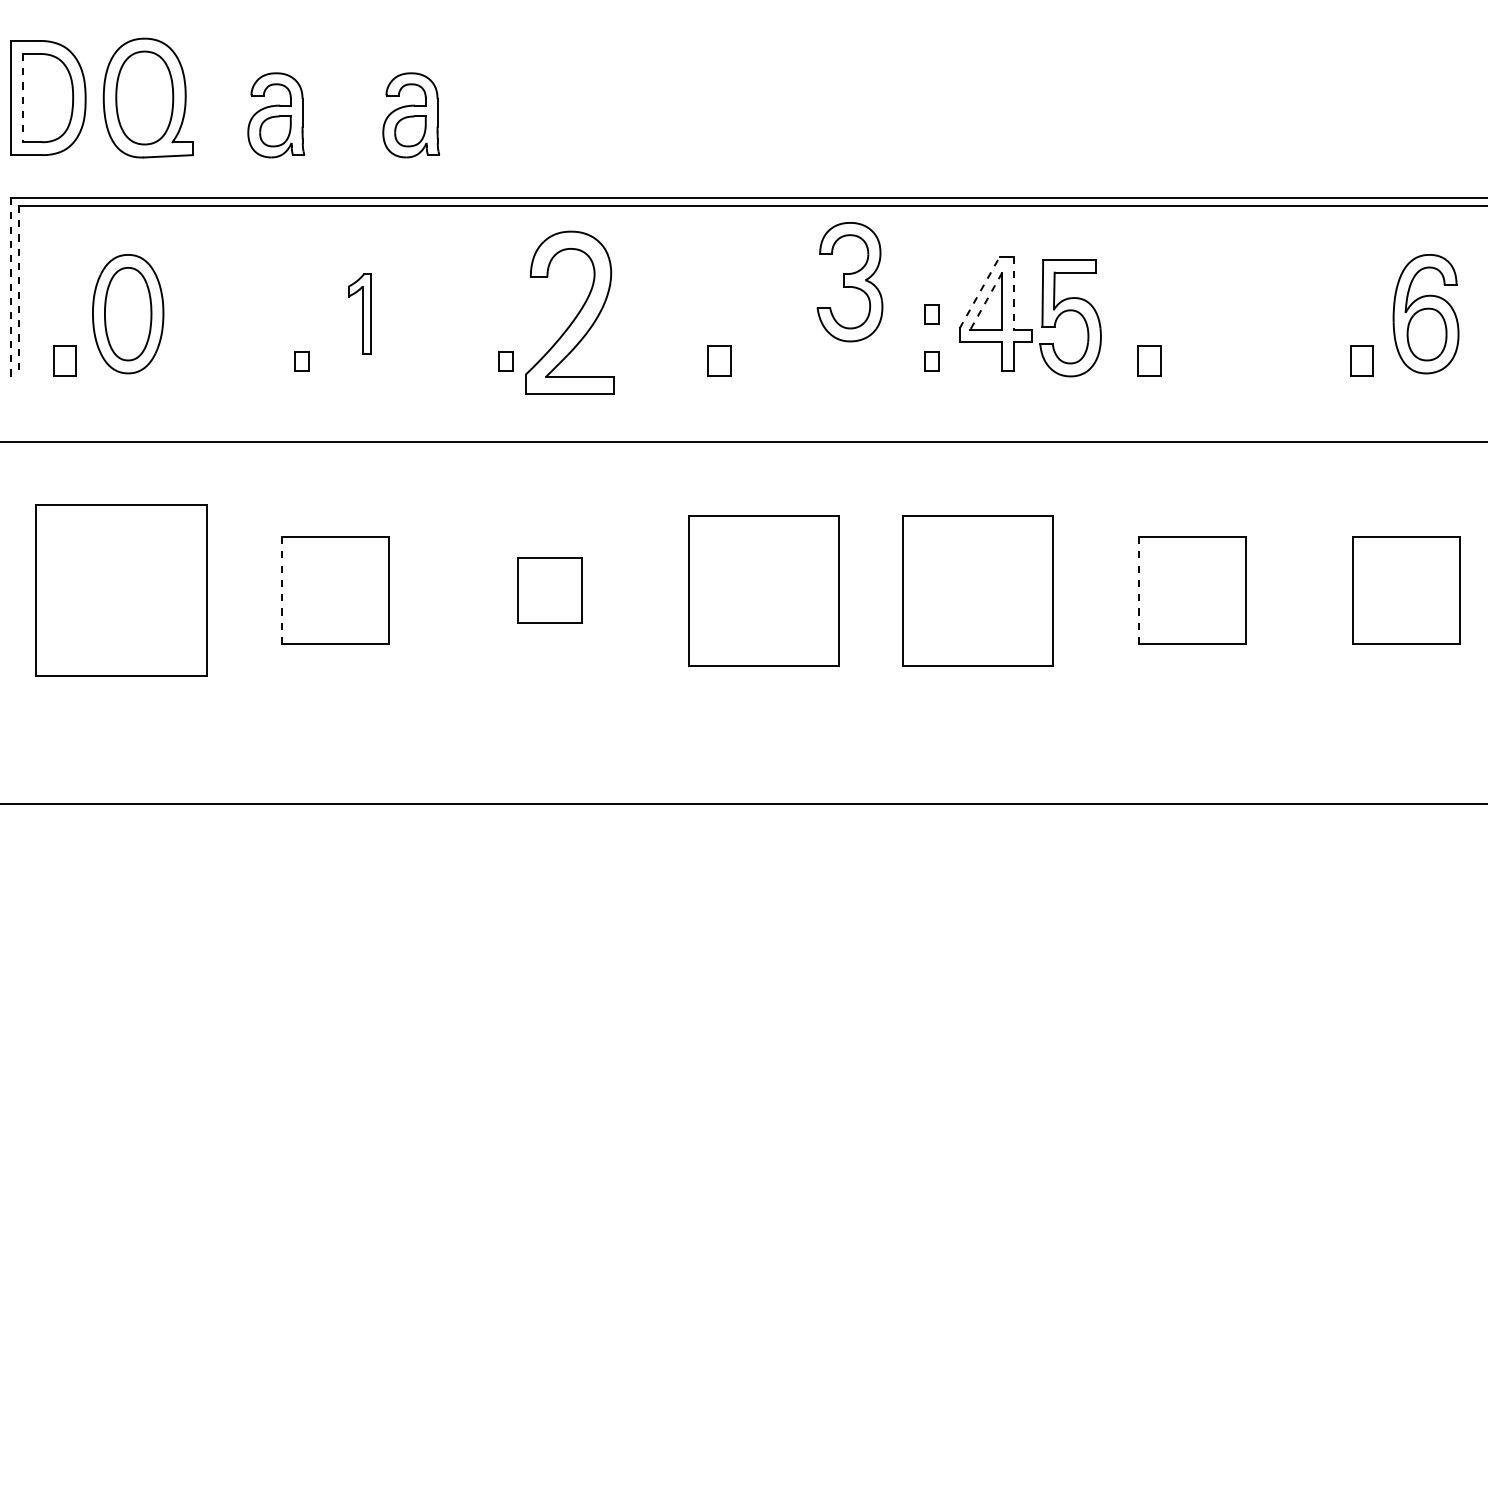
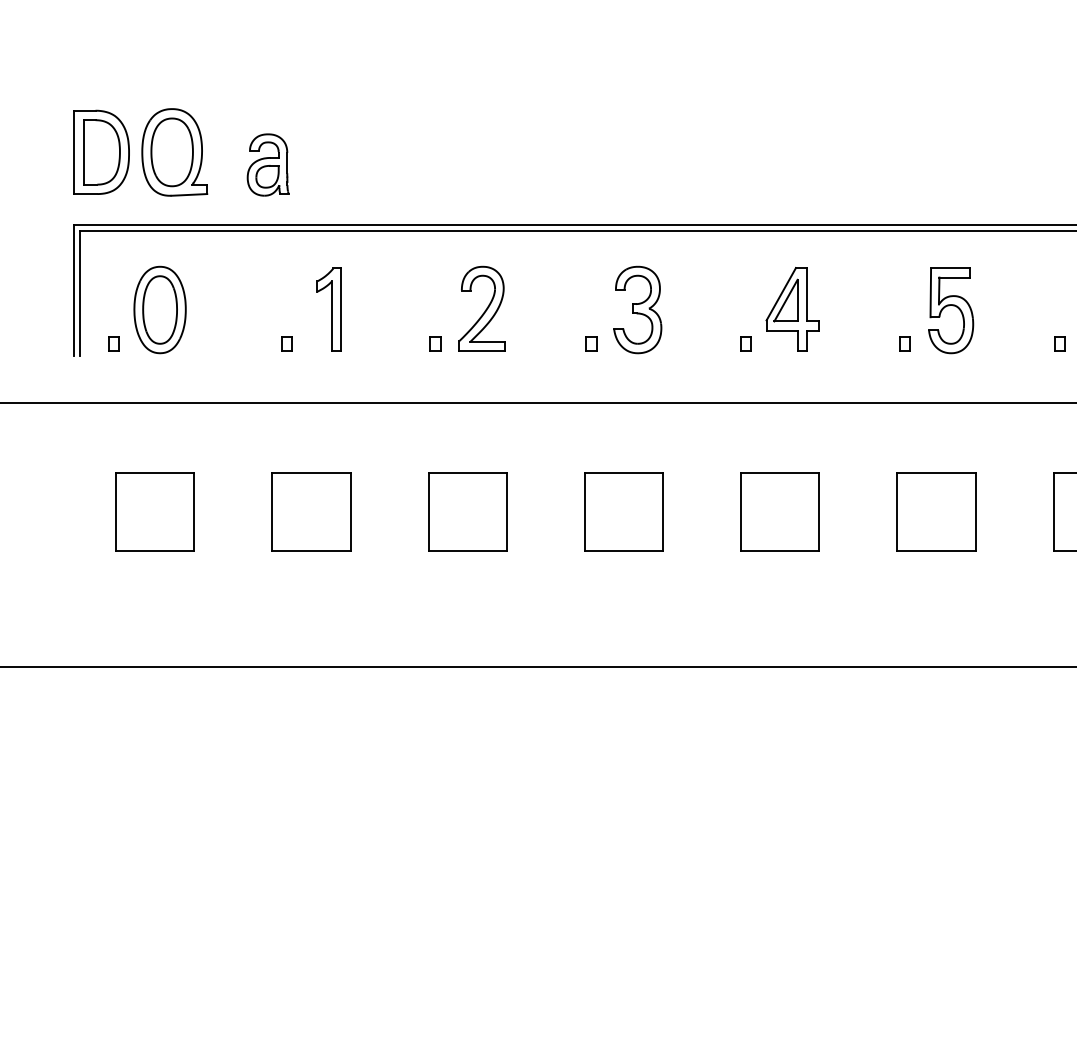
line: (23, 98) -> (83, 152), dashed -> solid
part: (411, 115) -> (366, 165), removed
part: (849, 282) -> (637, 310), moved
line: (10, 287) -> (74, 290), dashed -> solid
line: (18, 291) -> (80, 293), dashed -> solid
line: (980, 292) -> (781, 294), dashed -> solid
line: (1014, 293) -> (806, 294), dashed -> solid
line: (986, 301) -> (786, 300), dashed -> solid
part: (1070, 311) -> (951, 305), moved
part: (569, 312) -> (482, 308), size x0.71
part: (359, 313) -> (328, 309), size x1.43
part: (931, 314) -> (746, 310), removed
part: (64, 361) -> (113, 344), size x0.62
part: (719, 361) -> (591, 344), size x0.62
part: (1148, 361) -> (904, 344), size x0.62
part: (1361, 361) -> (1059, 344), size x0.62
part: (121, 590) -> (155, 511), size x0.62
line: (282, 590) -> (272, 511), dashed -> solid
part: (549, 590) -> (467, 511), size x1.67
part: (764, 590) -> (624, 511), size x0.71
part: (978, 590) -> (780, 511), size x0.71
line: (1139, 590) -> (897, 511), dashed -> solid

